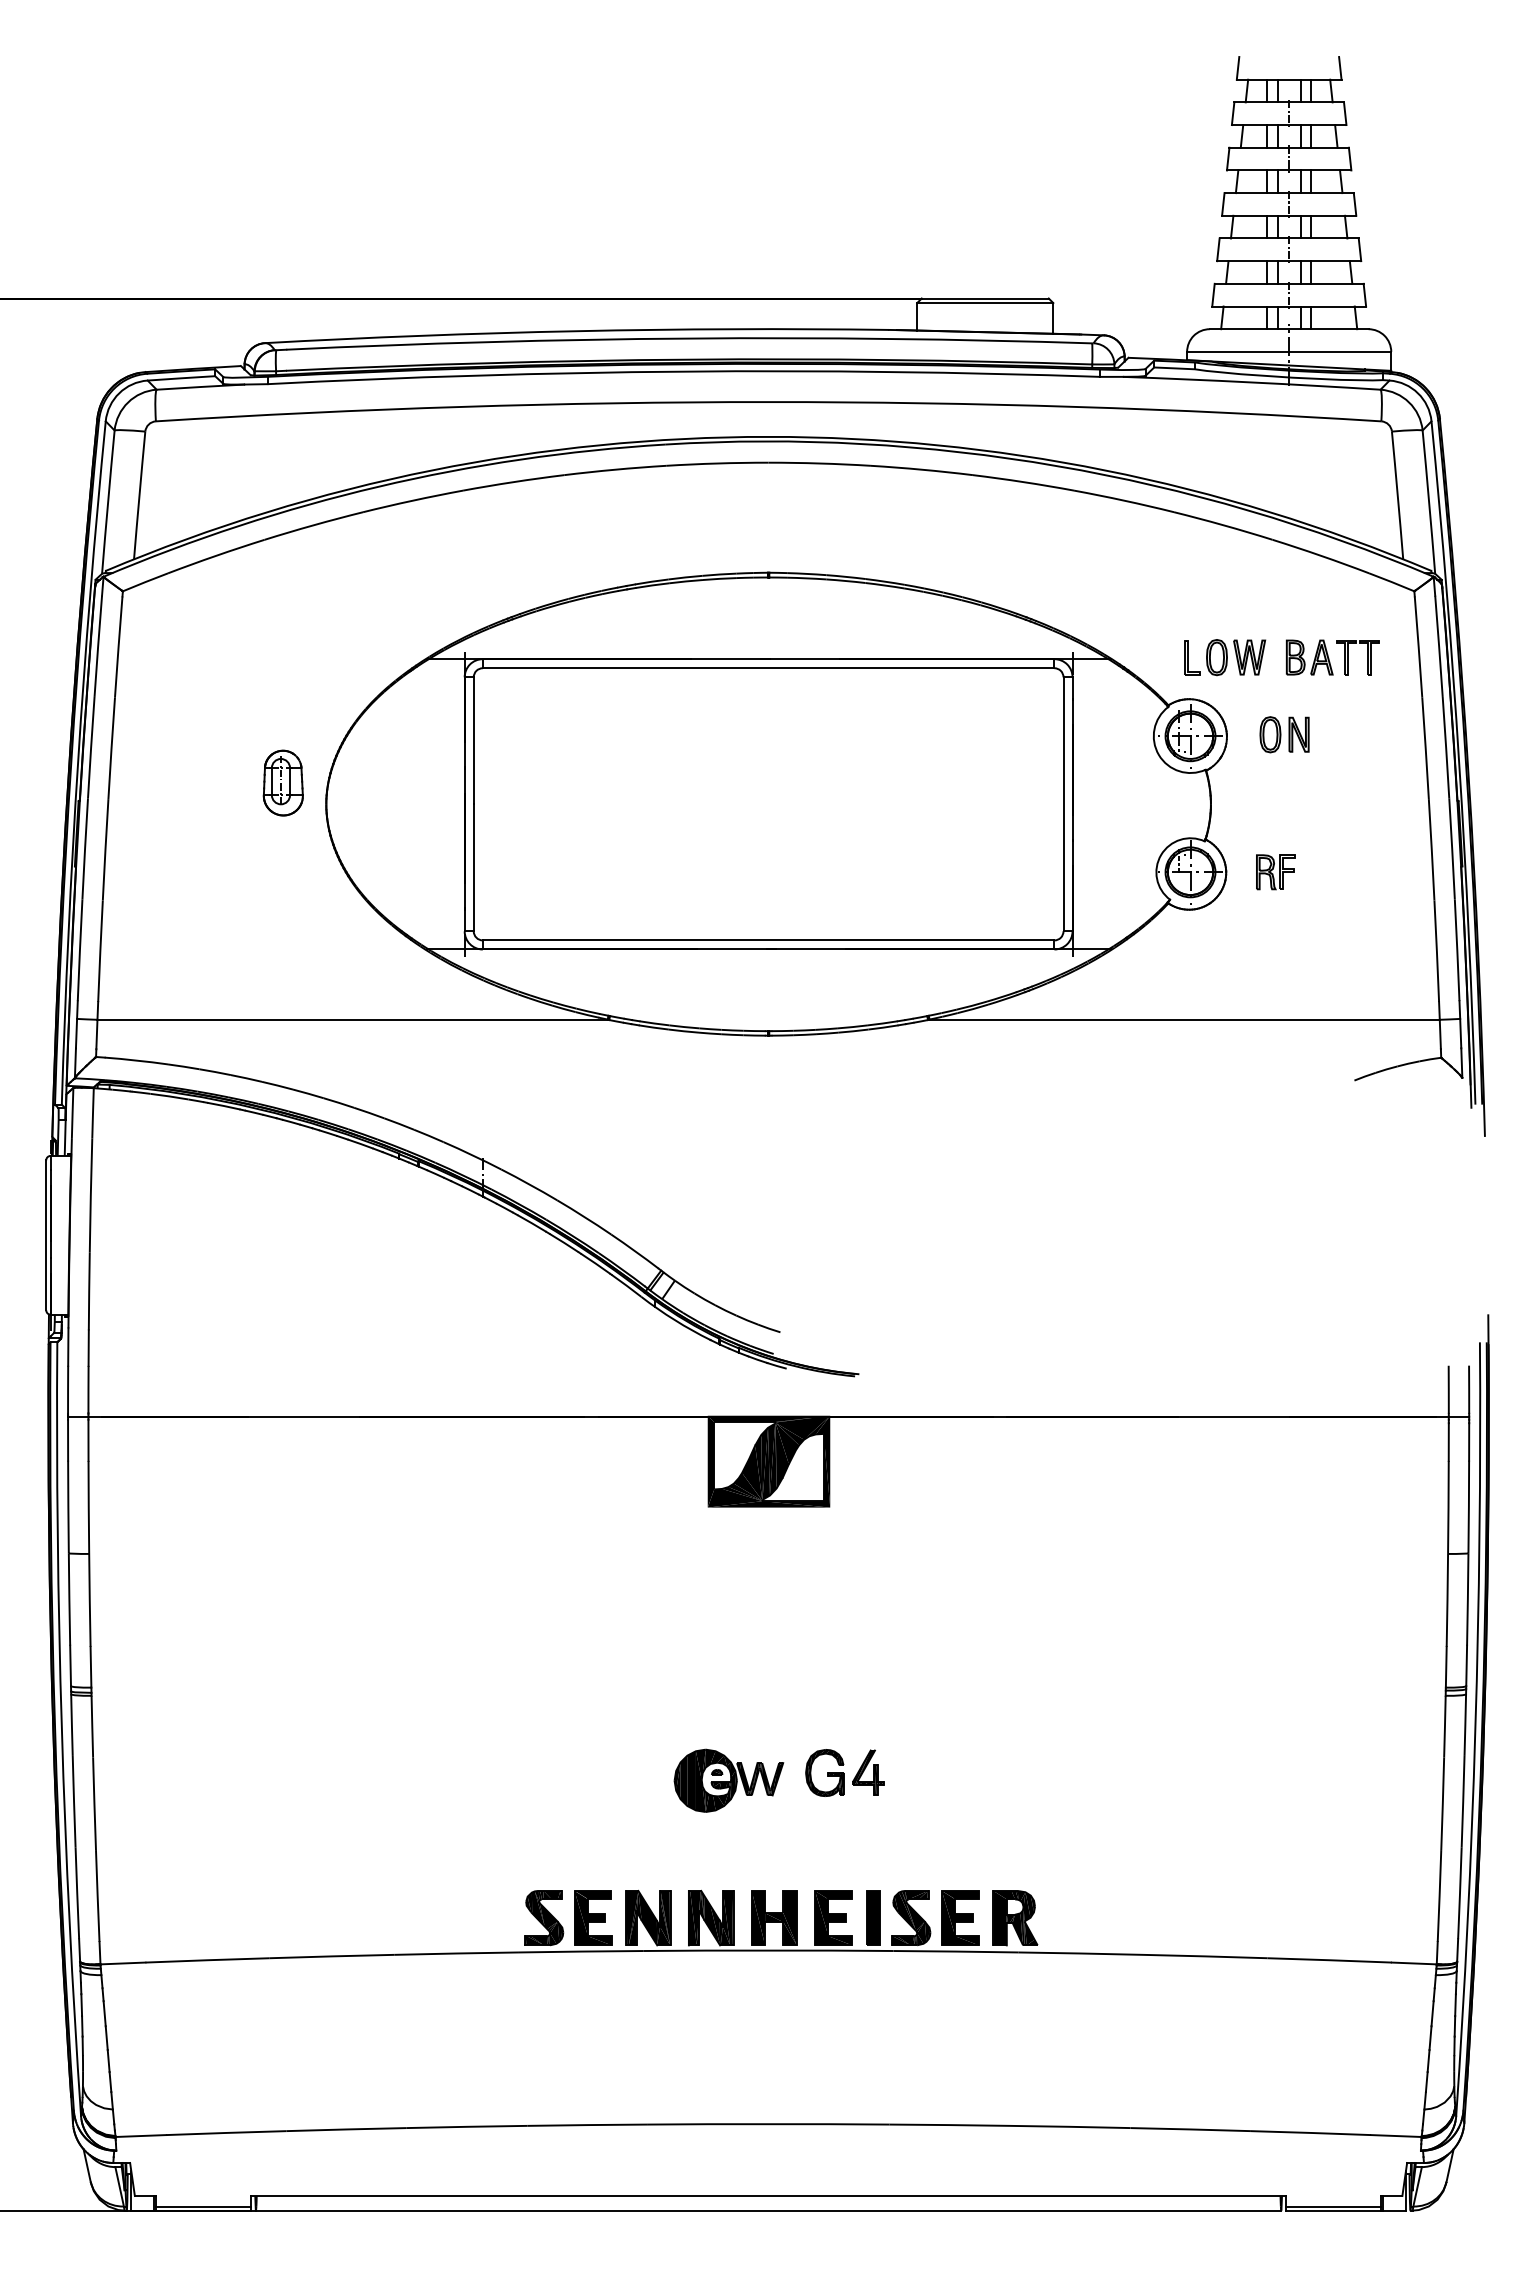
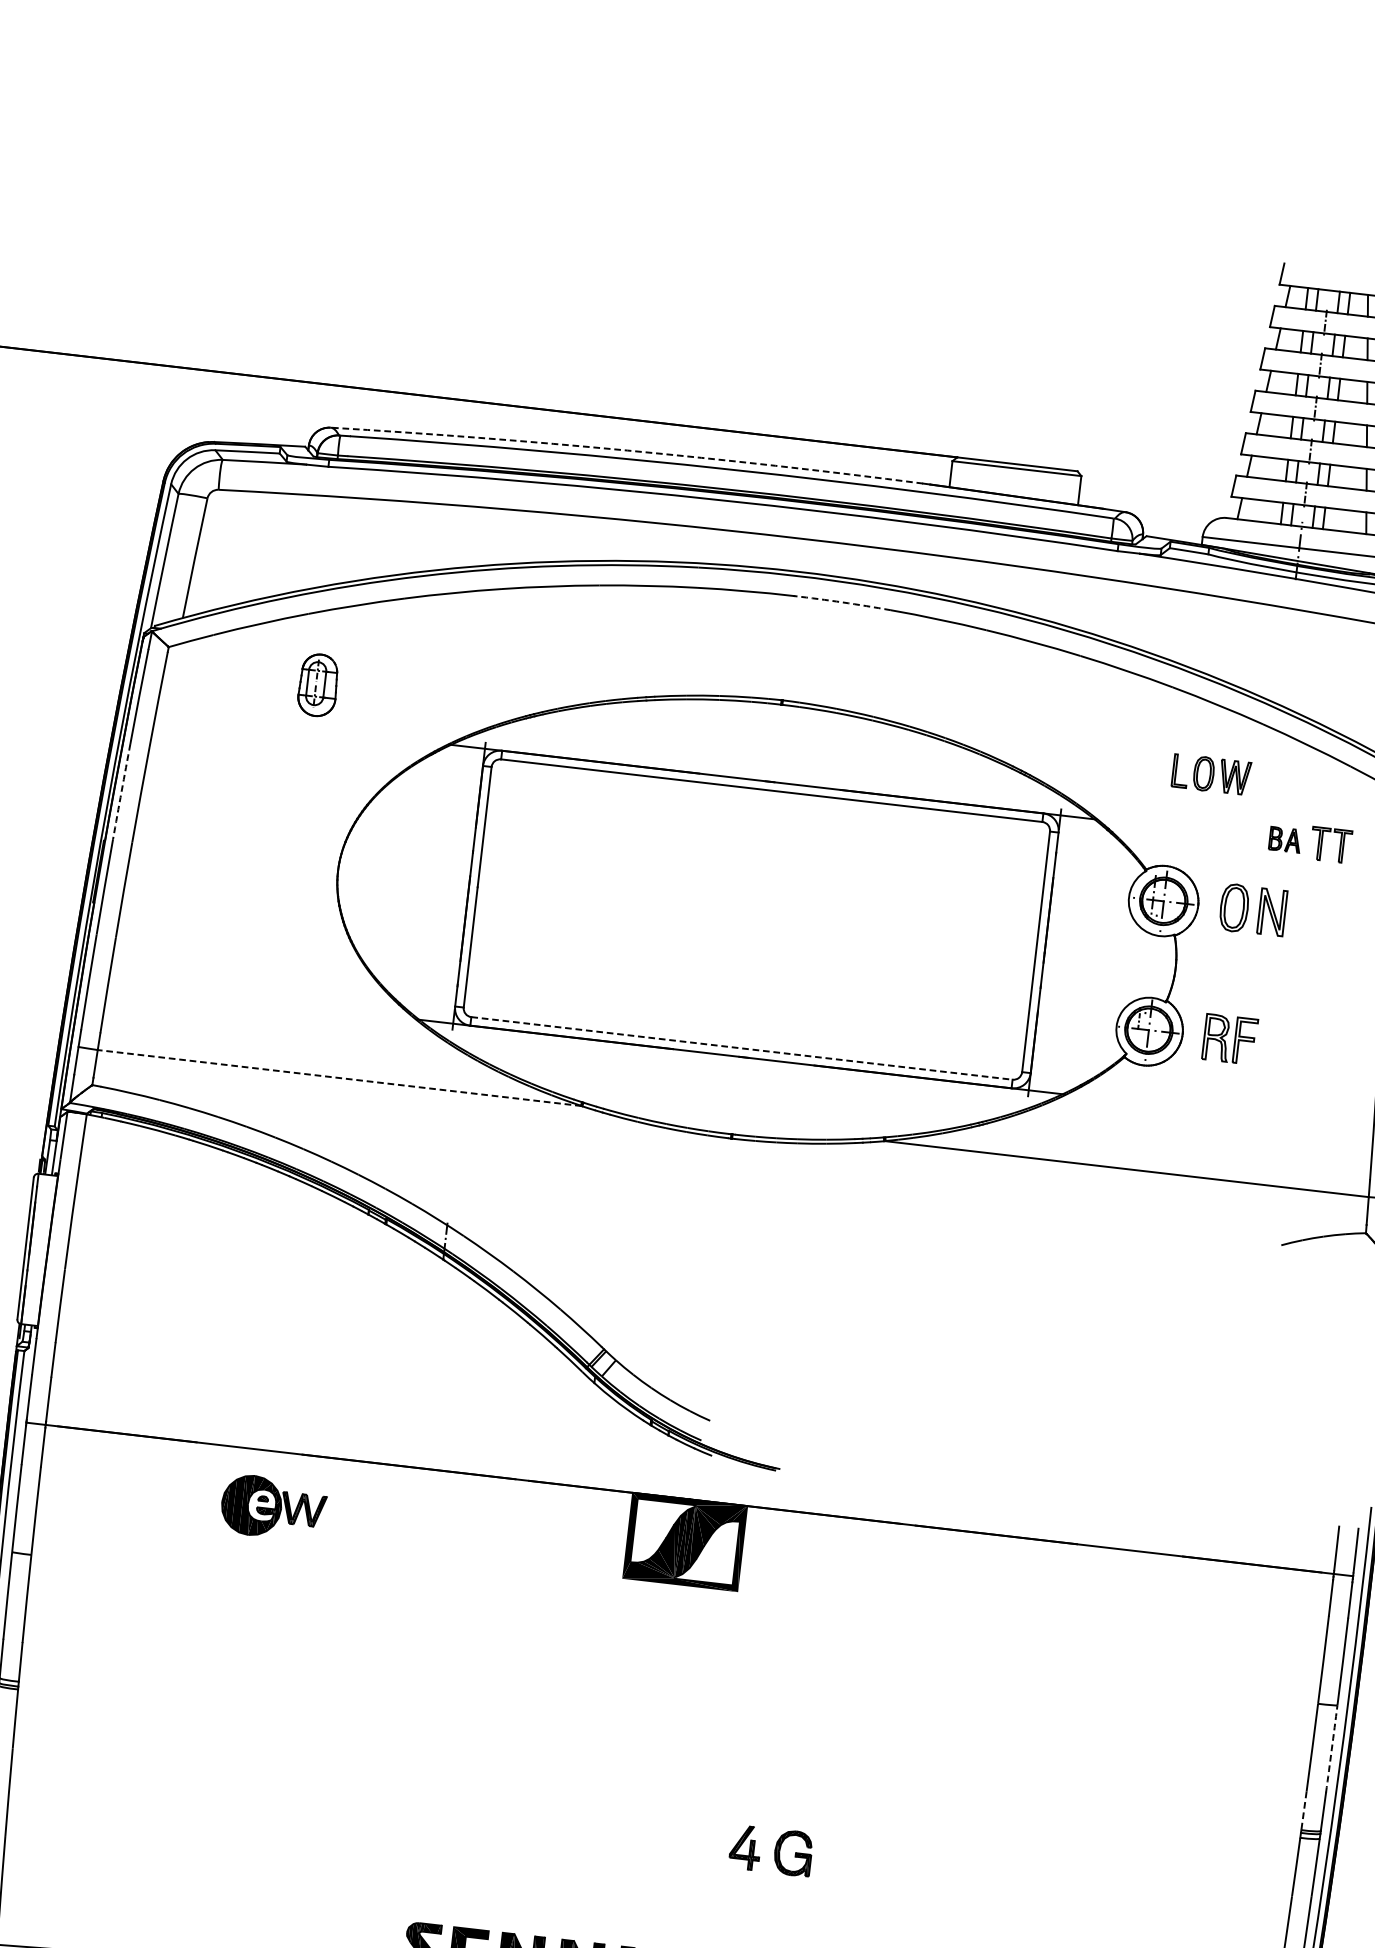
arc: (577, 331) -> (627, 450), solid -> dashed
arc: (819, 463) -> (842, 602), solid -> dashed
part: (1225, 657) -> (1212, 774), moved
part: (1309, 657) -> (1285, 839), size x0.7
part: (1284, 734) -> (1253, 909), size x1.4
arc: (91, 747) -> (121, 791), solid -> dashed
part: (282, 782) -> (317, 684), moved
part: (1275, 872) -> (1229, 1039), size x1.4
line: (768, 940) -> (741, 1048), solid -> dashed
line: (352, 1019) -> (339, 1077), solid -> dashed
arc: (1467, 1599) -> (1331, 1749), solid -> dashed
line: (1446, 1667) -> (1304, 1811), solid -> dashed
part: (824, 1772) -> (792, 1852), moved
part: (728, 1780) -> (273, 1507), moved

